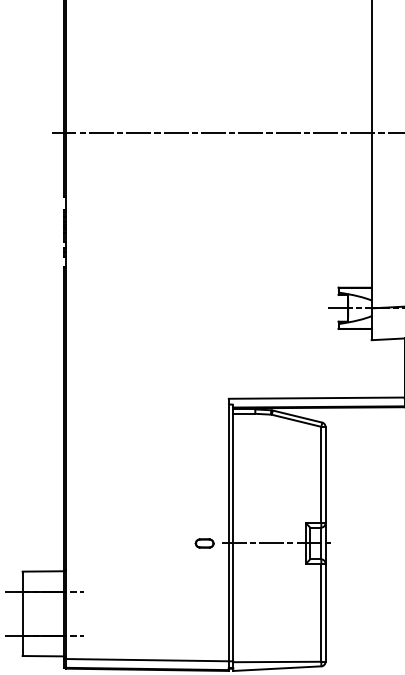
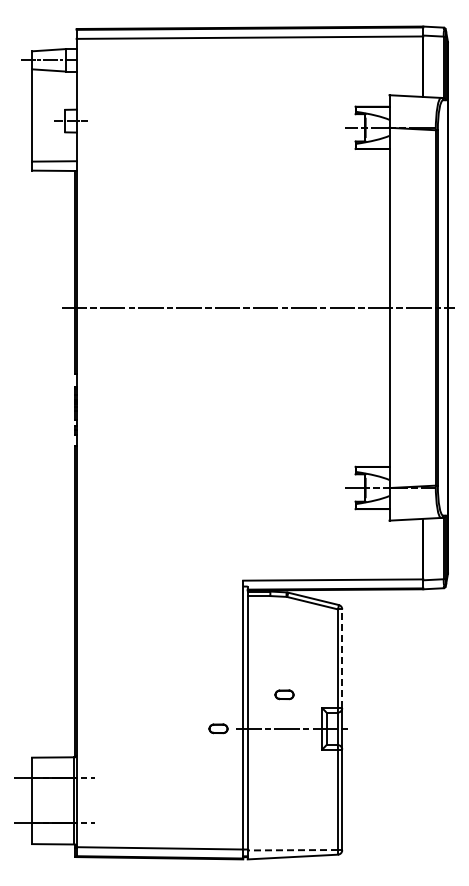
line: (325, 474) -> (342, 658), solid -> dashed
part: (269, 509) -> (284, 694), added
line: (276, 662) -> (292, 850), solid -> dashed

